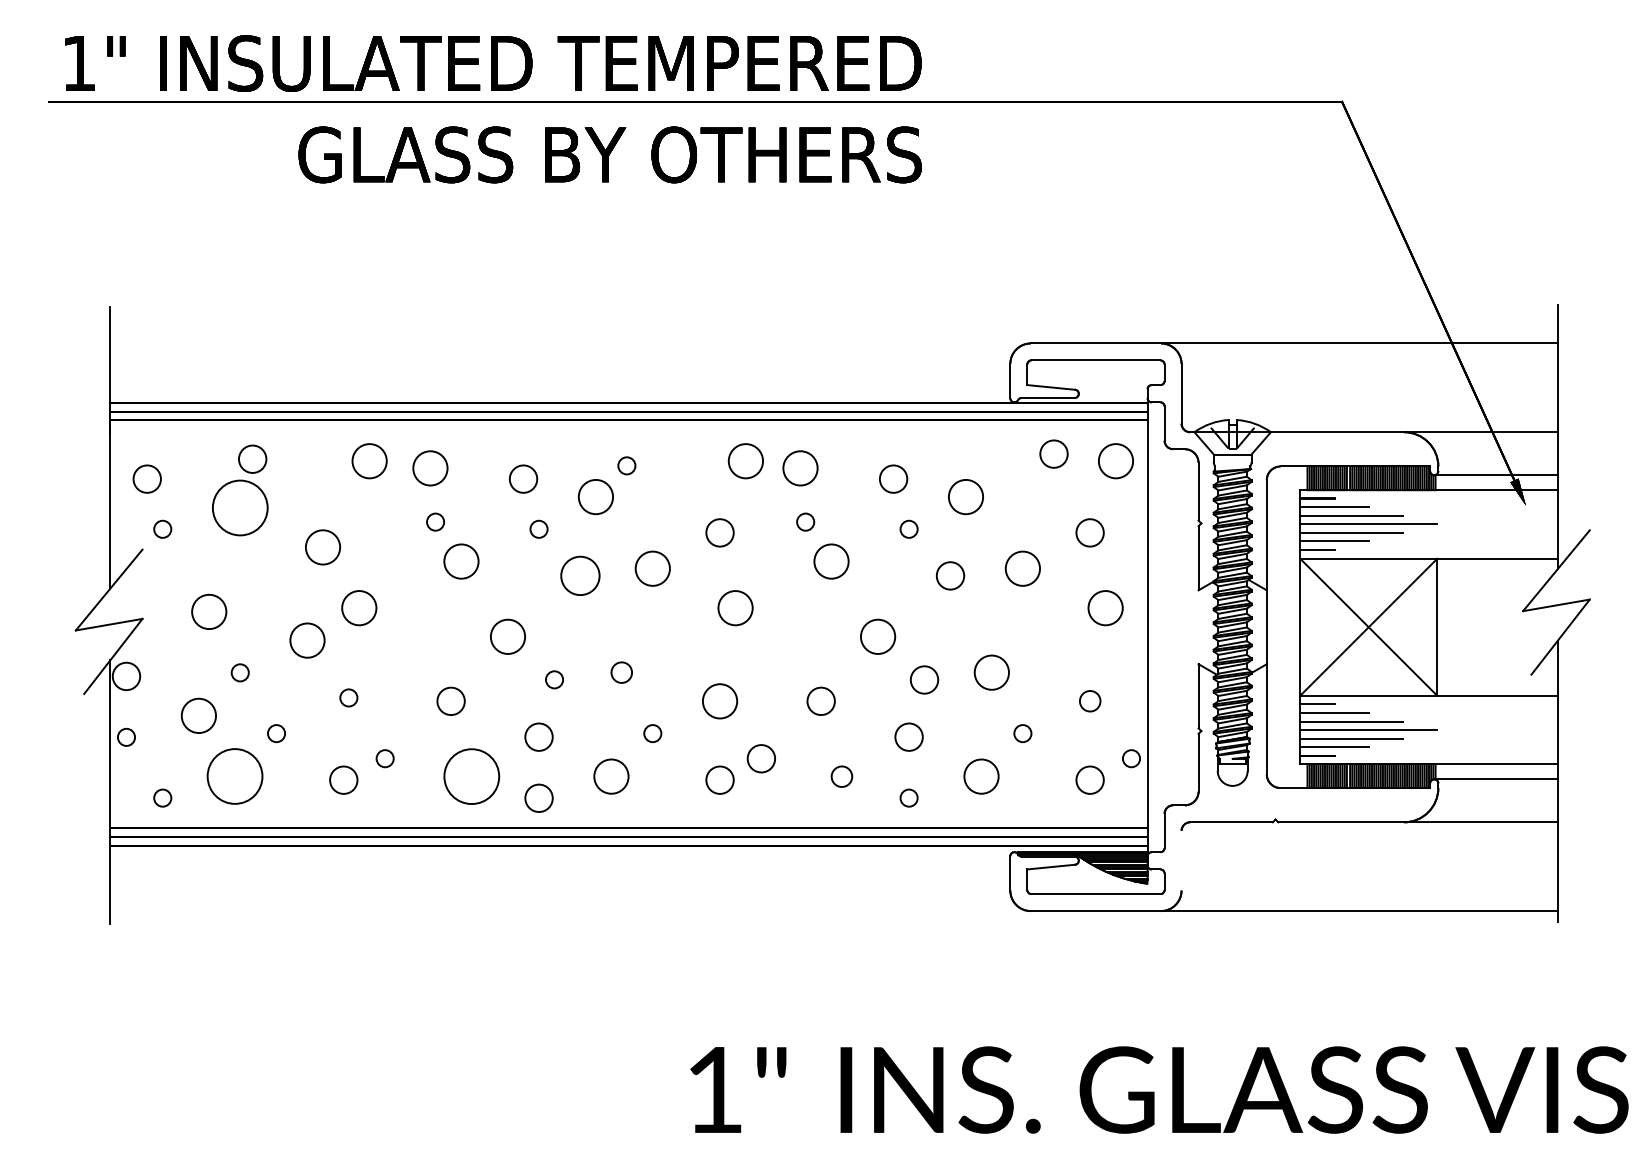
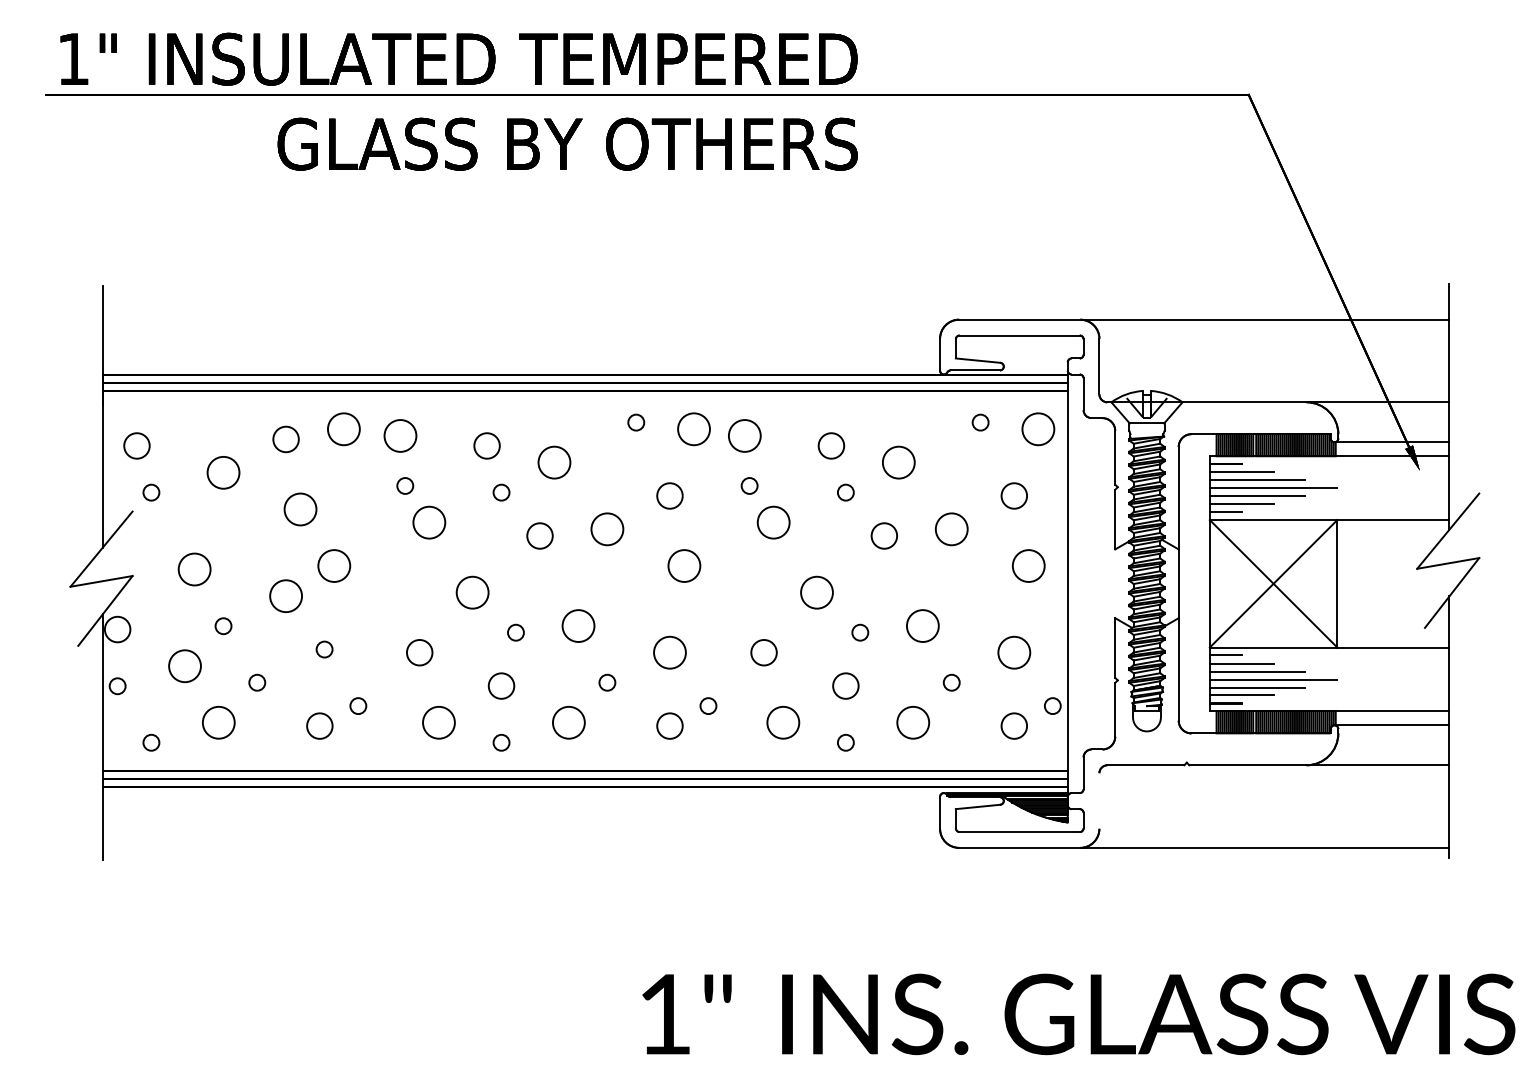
circle: (1053, 453) -> (980, 422), size x0.62
circle: (252, 459) -> (285, 439), moved
circle: (627, 465) -> (636, 422), moved
circle: (240, 507) -> (223, 472), size x0.62
circle: (579, 575) -> (539, 535), size x0.71
circle: (621, 672) -> (578, 625), size x1.67
circle: (924, 679) -> (860, 632), size x0.62
circle: (1090, 701) -> (1014, 652), size x1.67
circle: (761, 758) -> (708, 705), size x0.62
circle: (234, 776) -> (218, 722), size x0.62
circle: (471, 776) -> (438, 722), size x0.62
circle: (842, 776) -> (783, 722), size x1.67
circle: (539, 797) -> (501, 742), size x0.62

